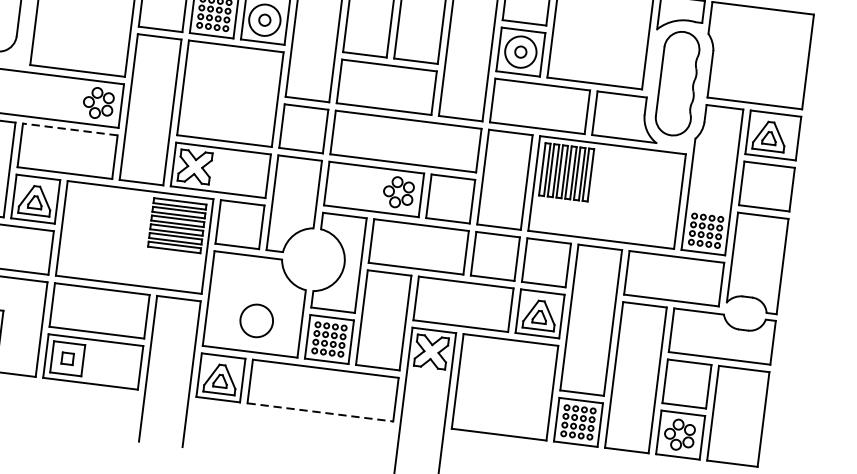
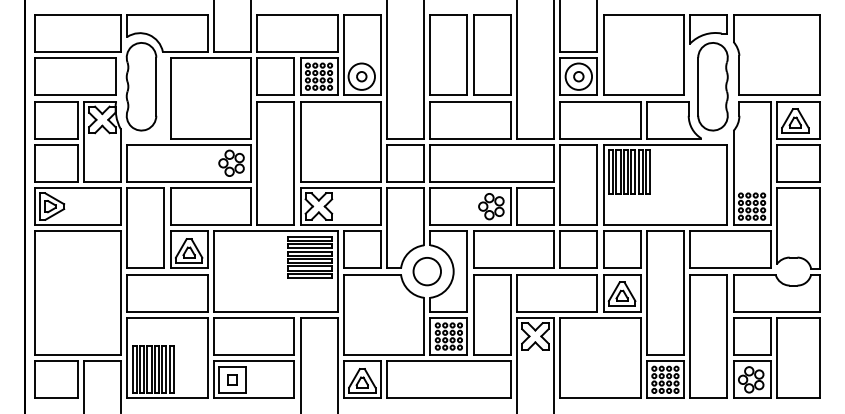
line: (69, 129) -> (210, 188), dashed -> solid
circle: (255, 320) -> (426, 271), moved
line: (319, 412) -> (448, 398), dashed -> solid

